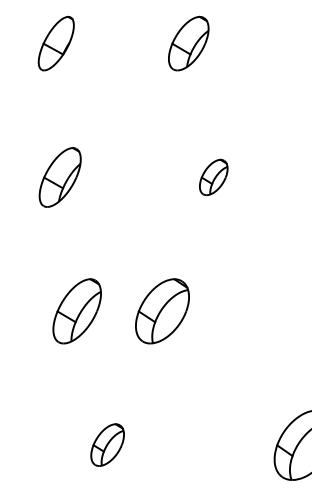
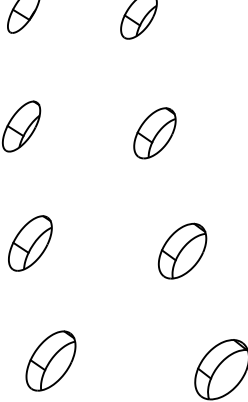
part: (213, 177) -> (154, 133), size x1.67
part: (162, 311) -> (182, 251), moved
part: (107, 444) -> (50, 360), size x1.67

